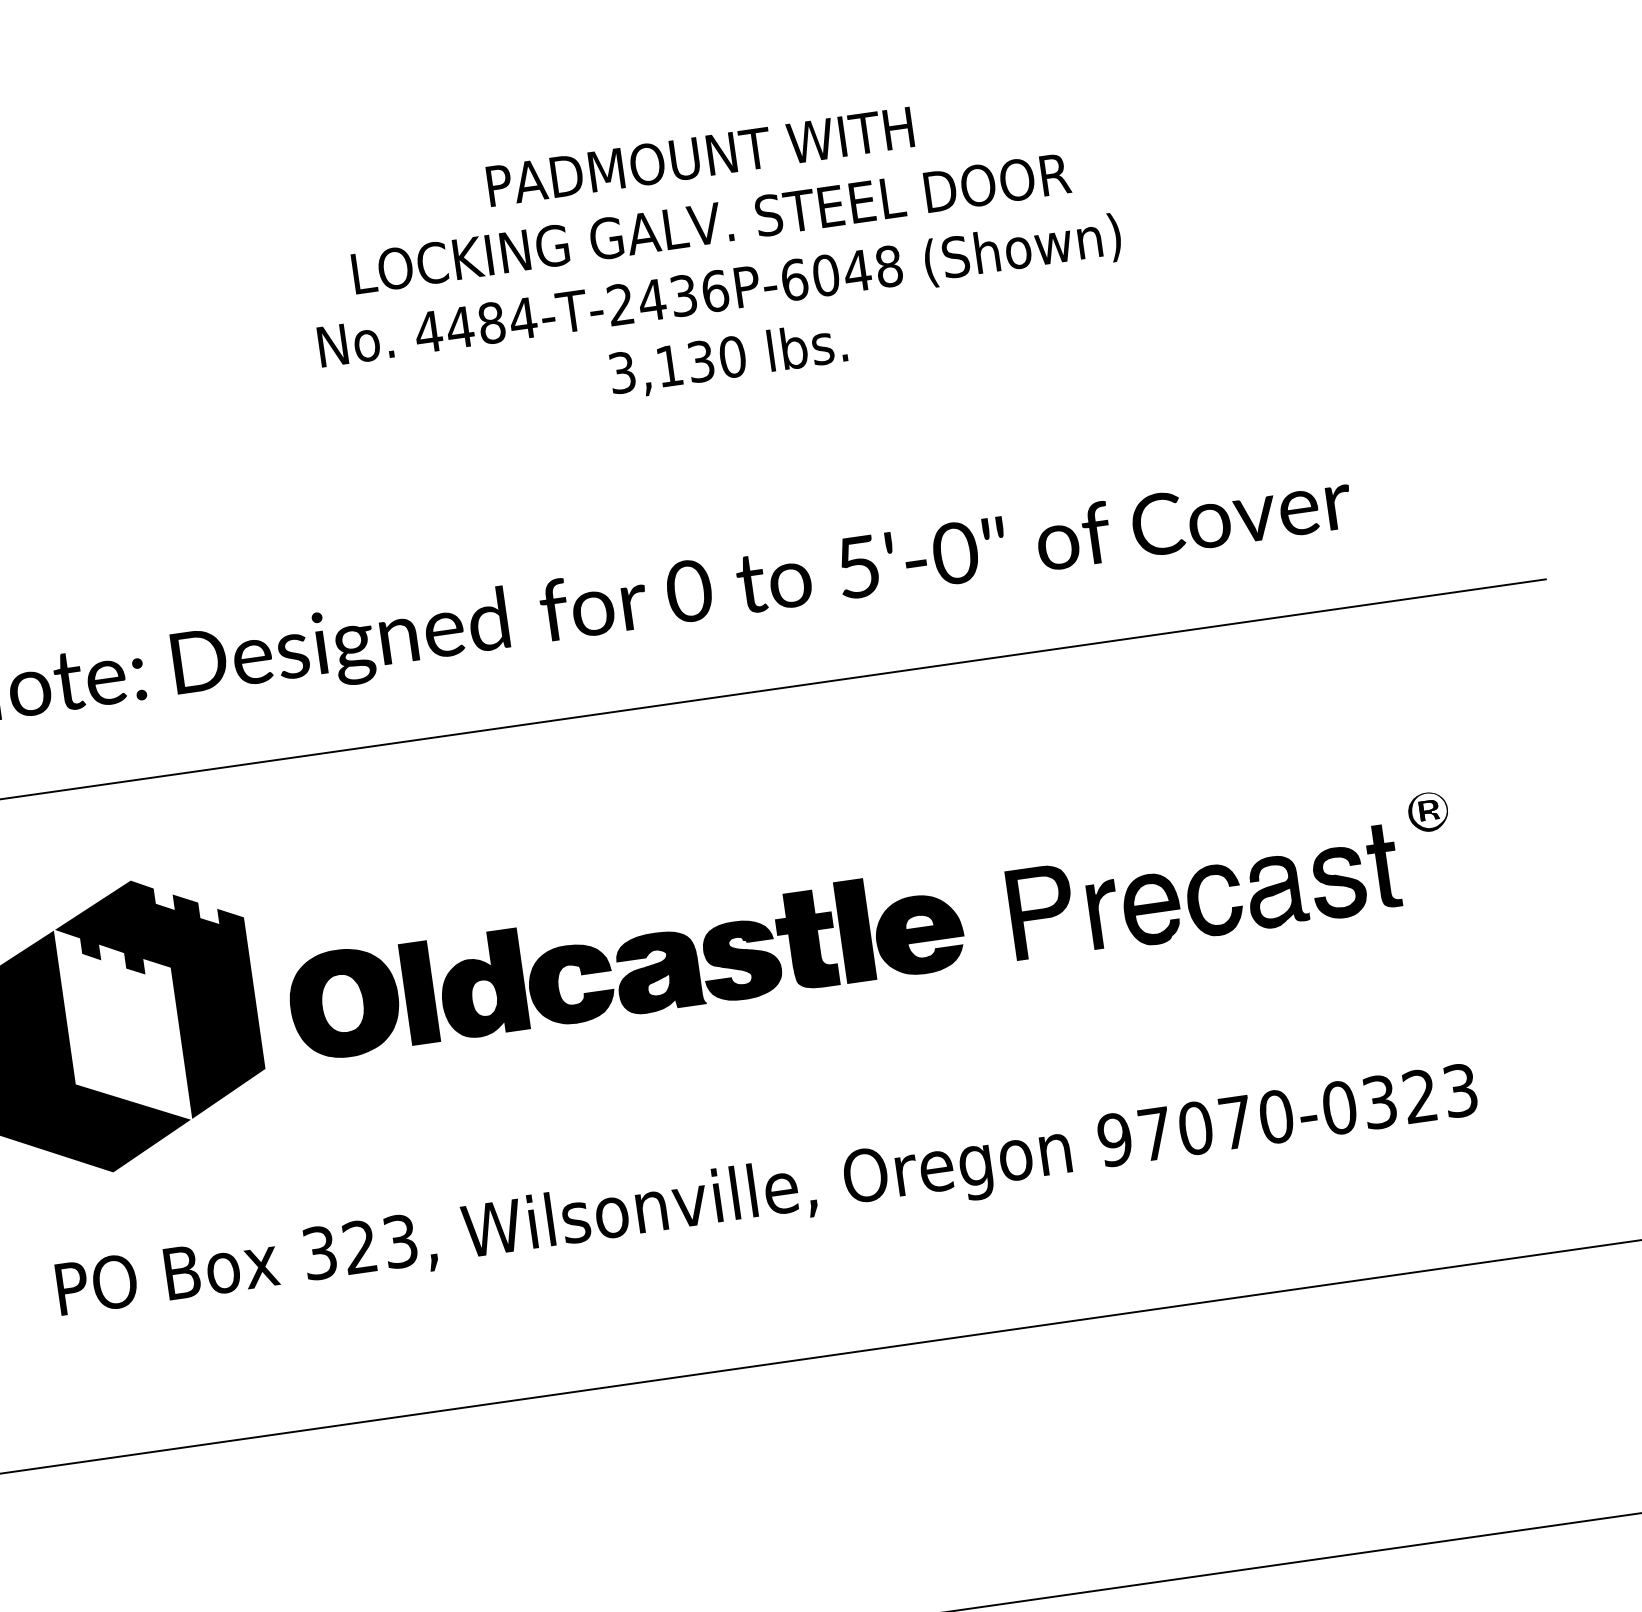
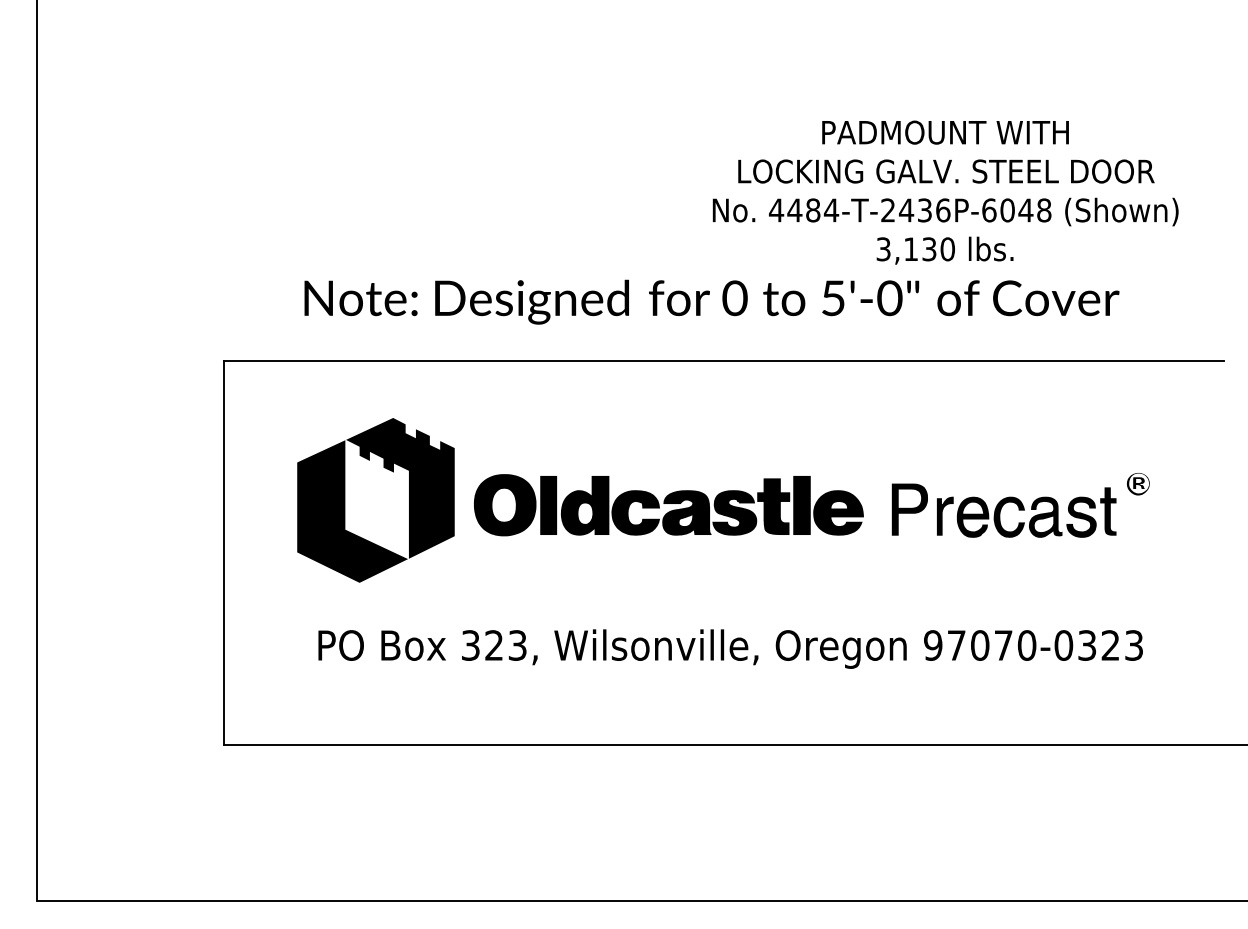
text: (714, 259) -> (945, 192), moved

